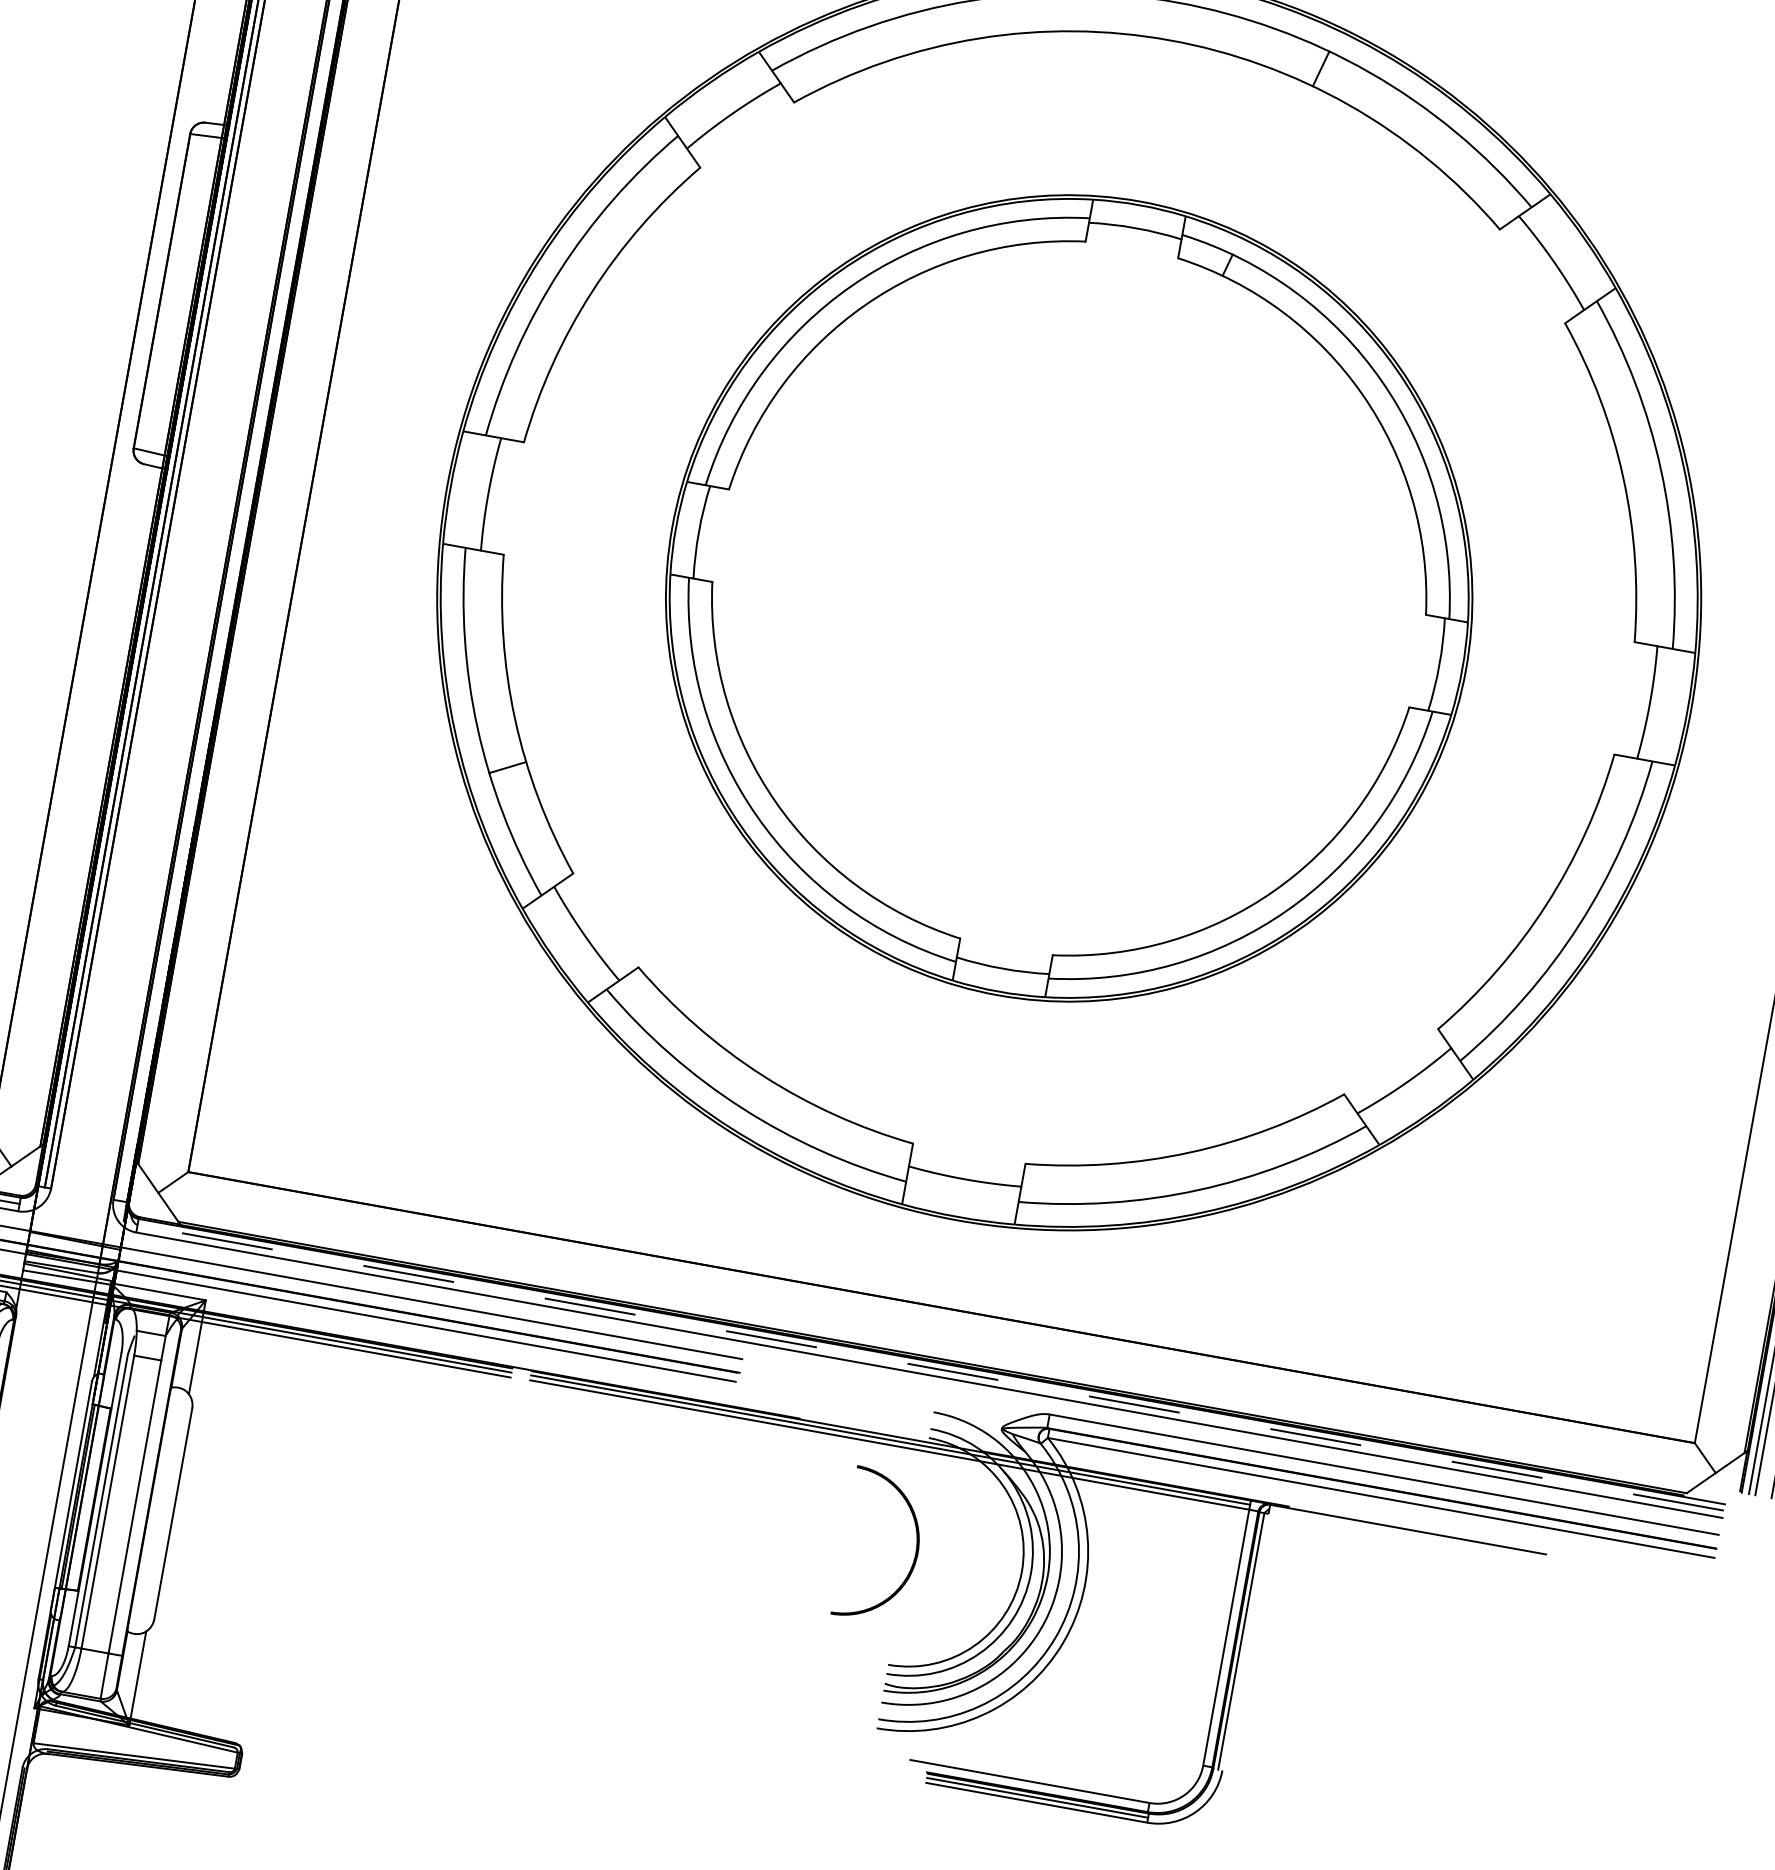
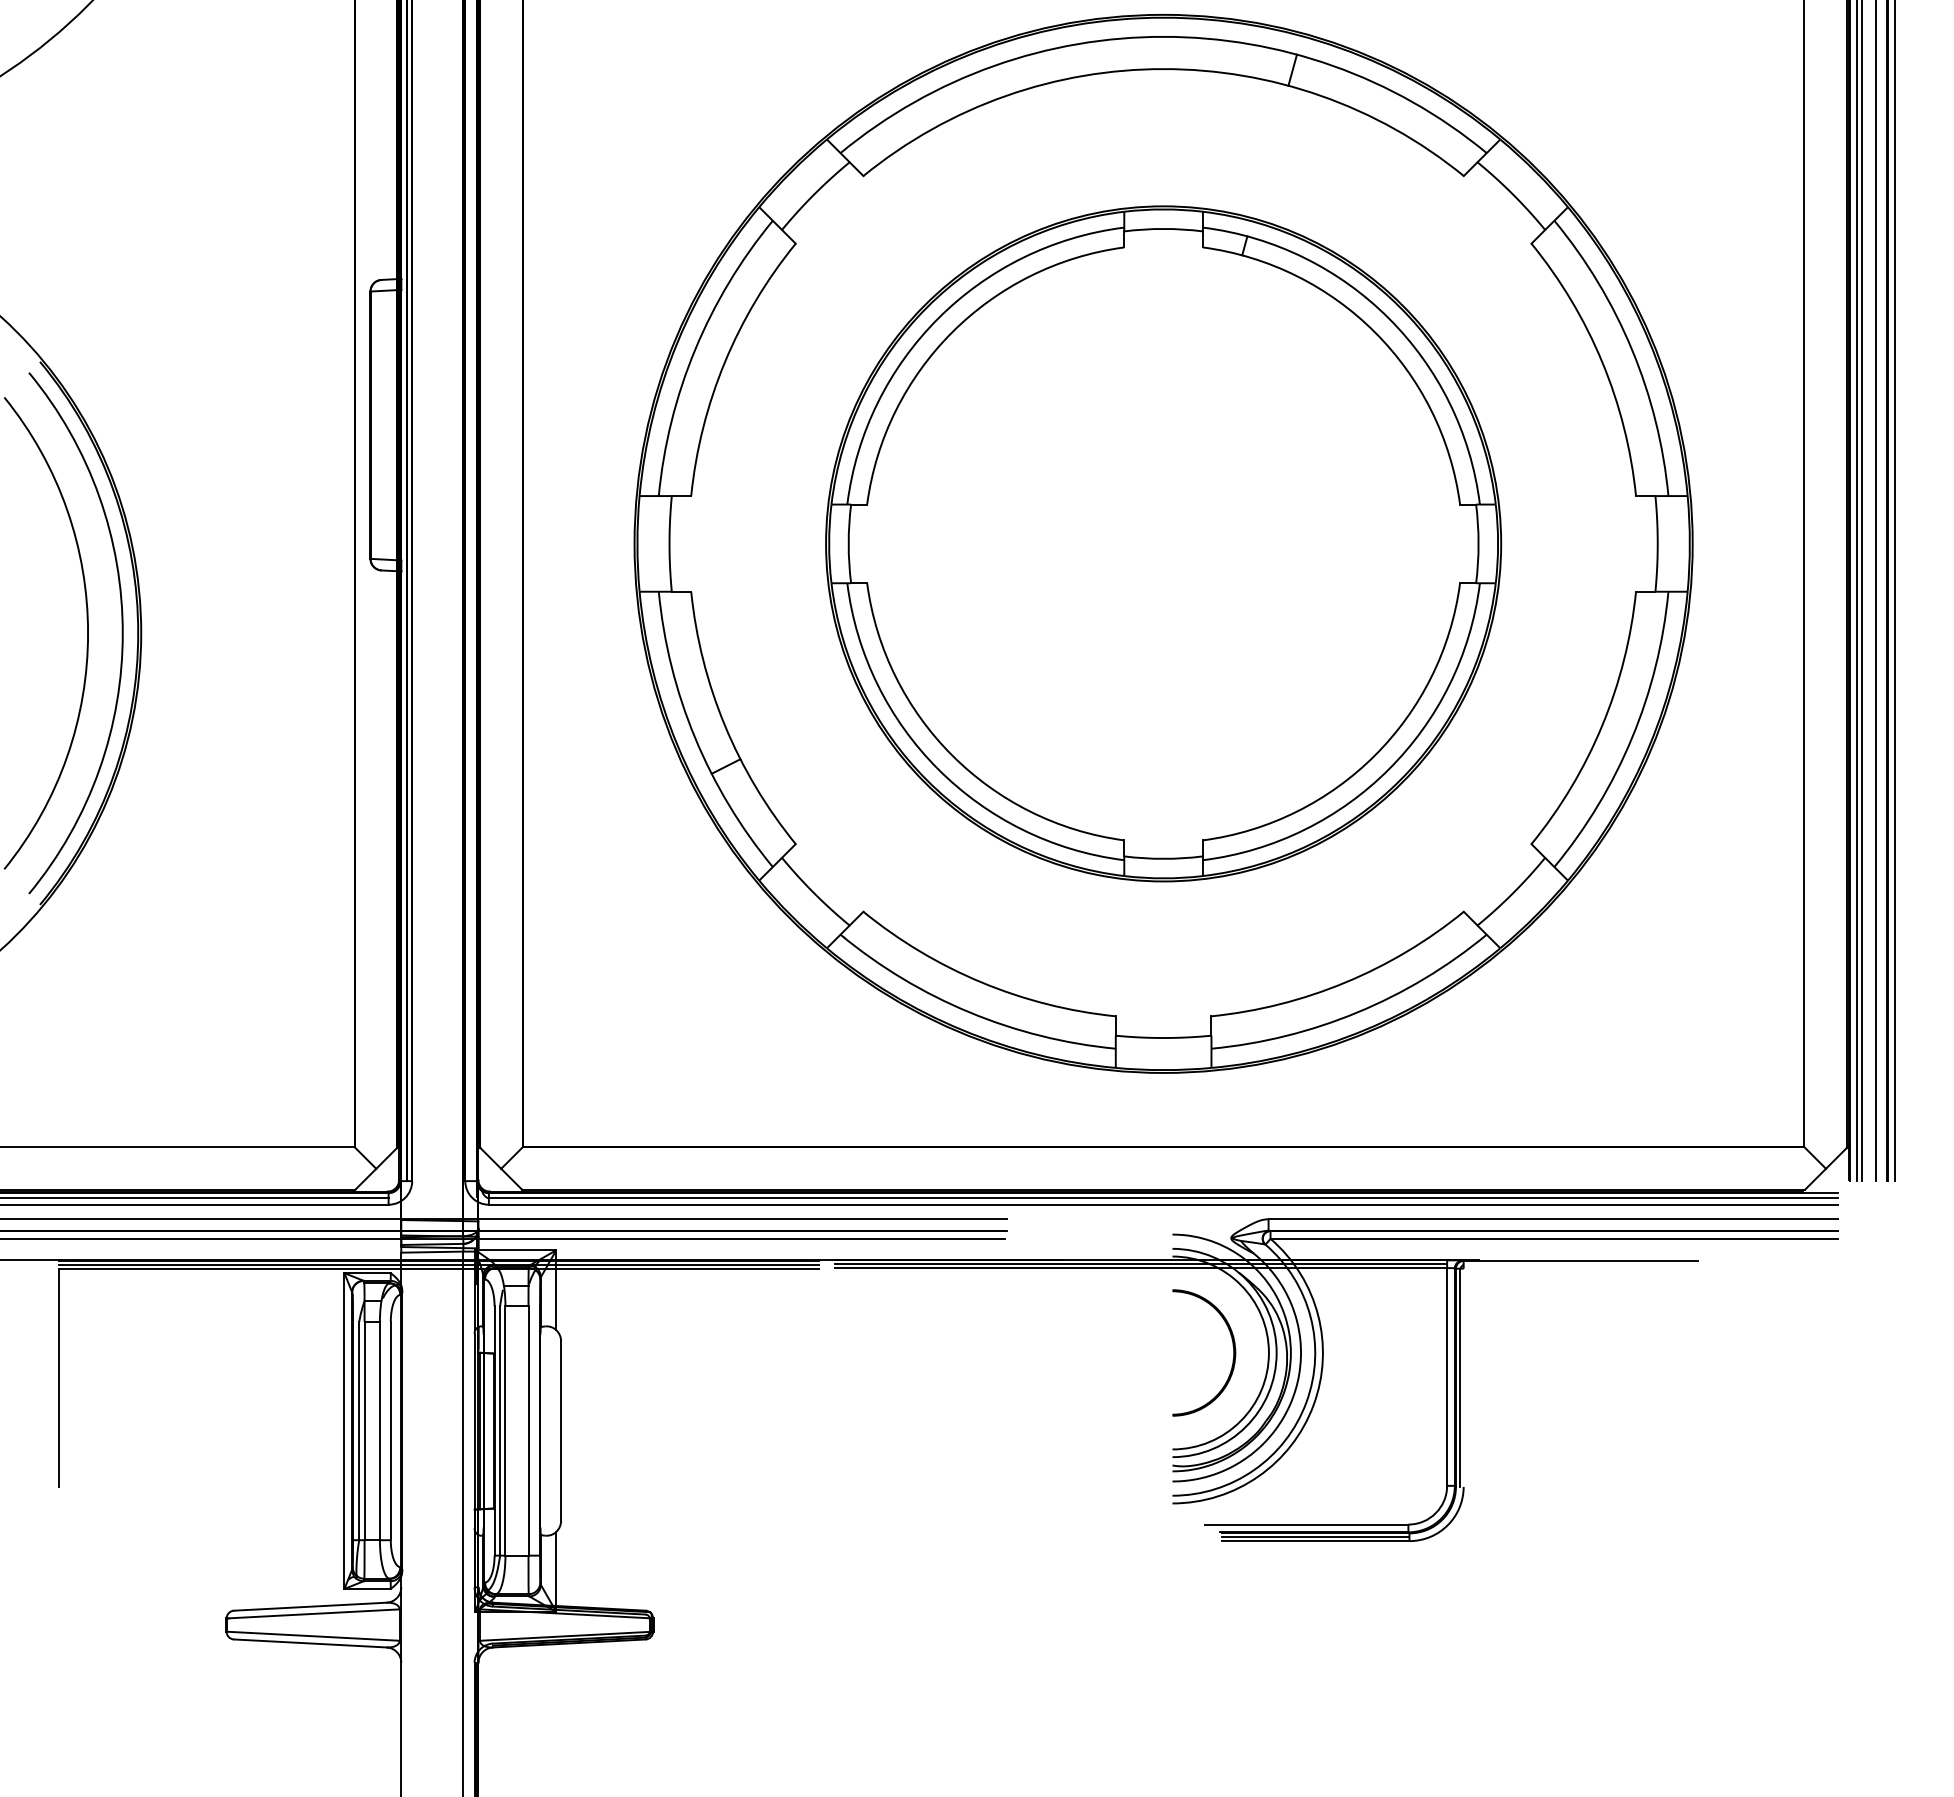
line: (930, 1367) -> (1163, 1198), dashed -> solid
part: (915, 1543) -> (1232, 1345), moved

